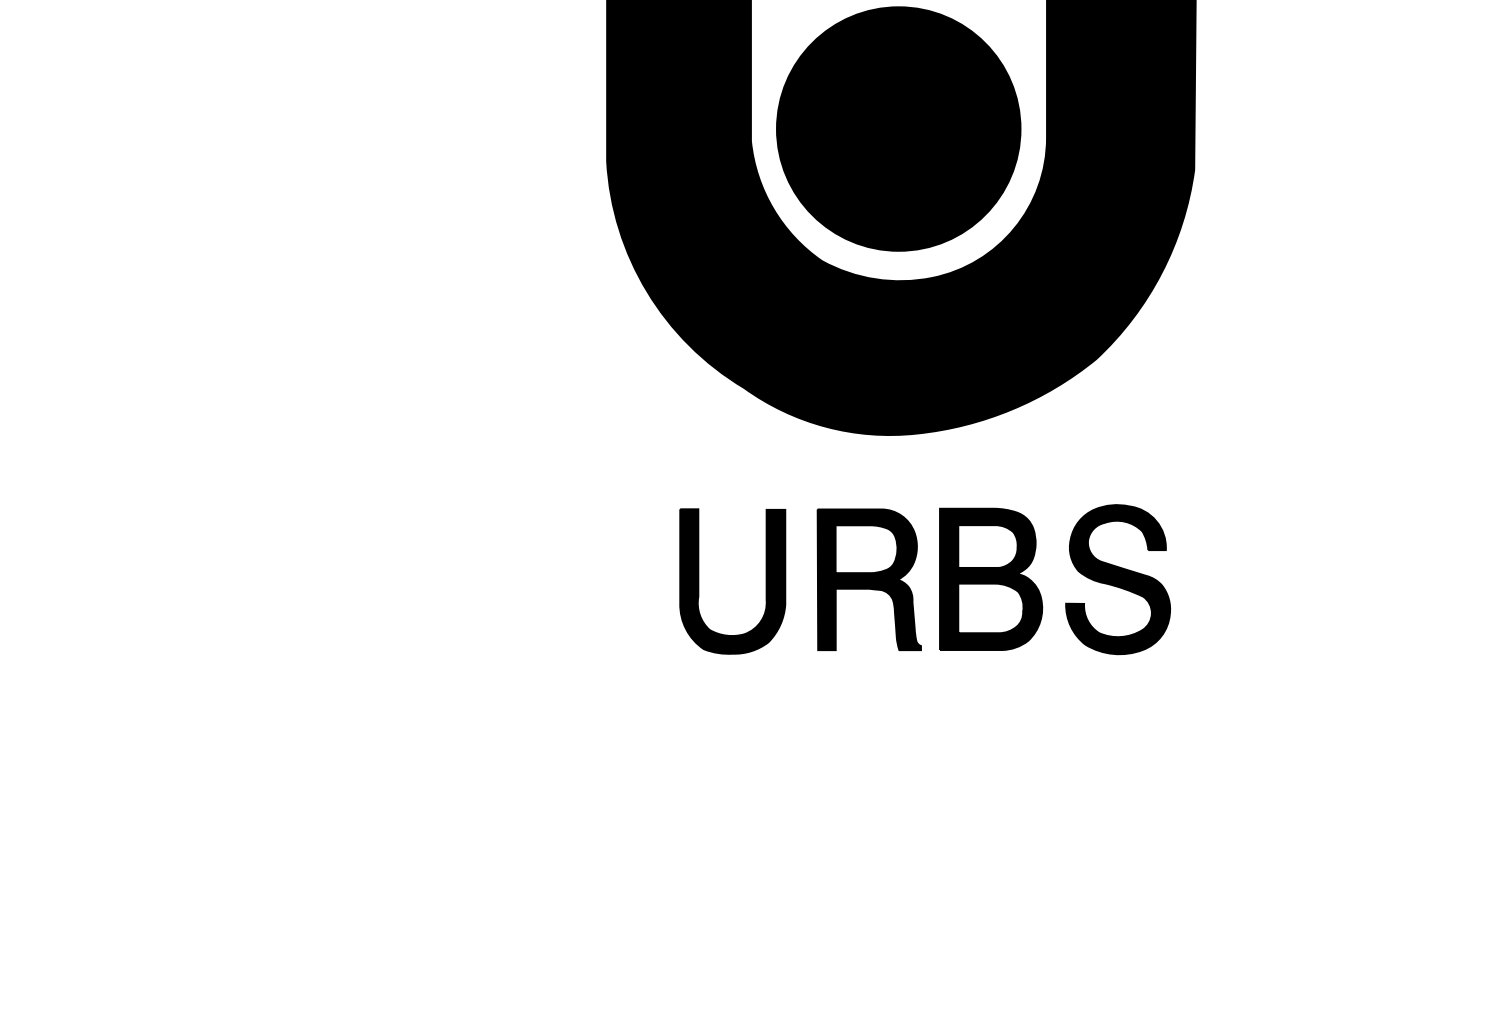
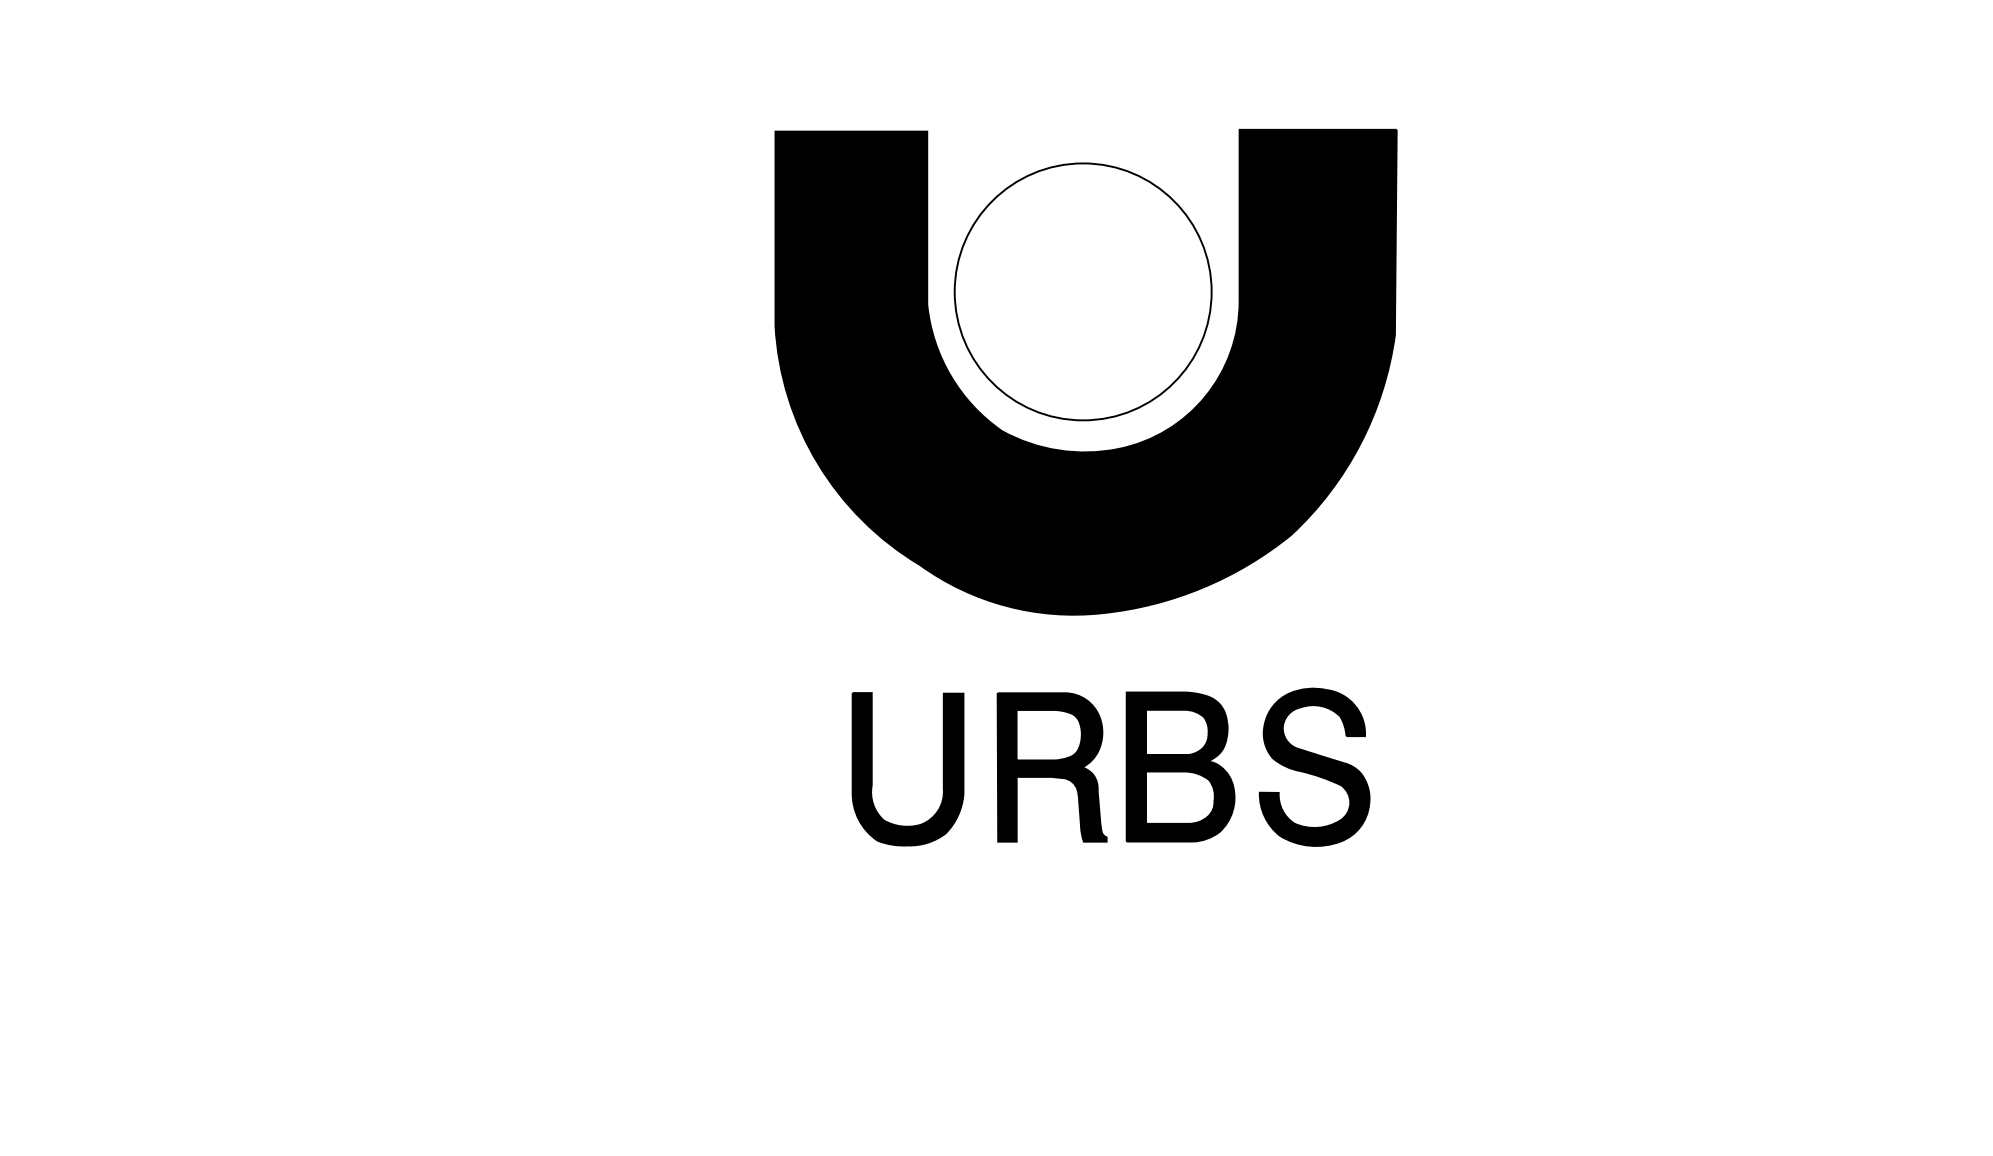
fill: (898, 128) -> (1082, 291), removed

